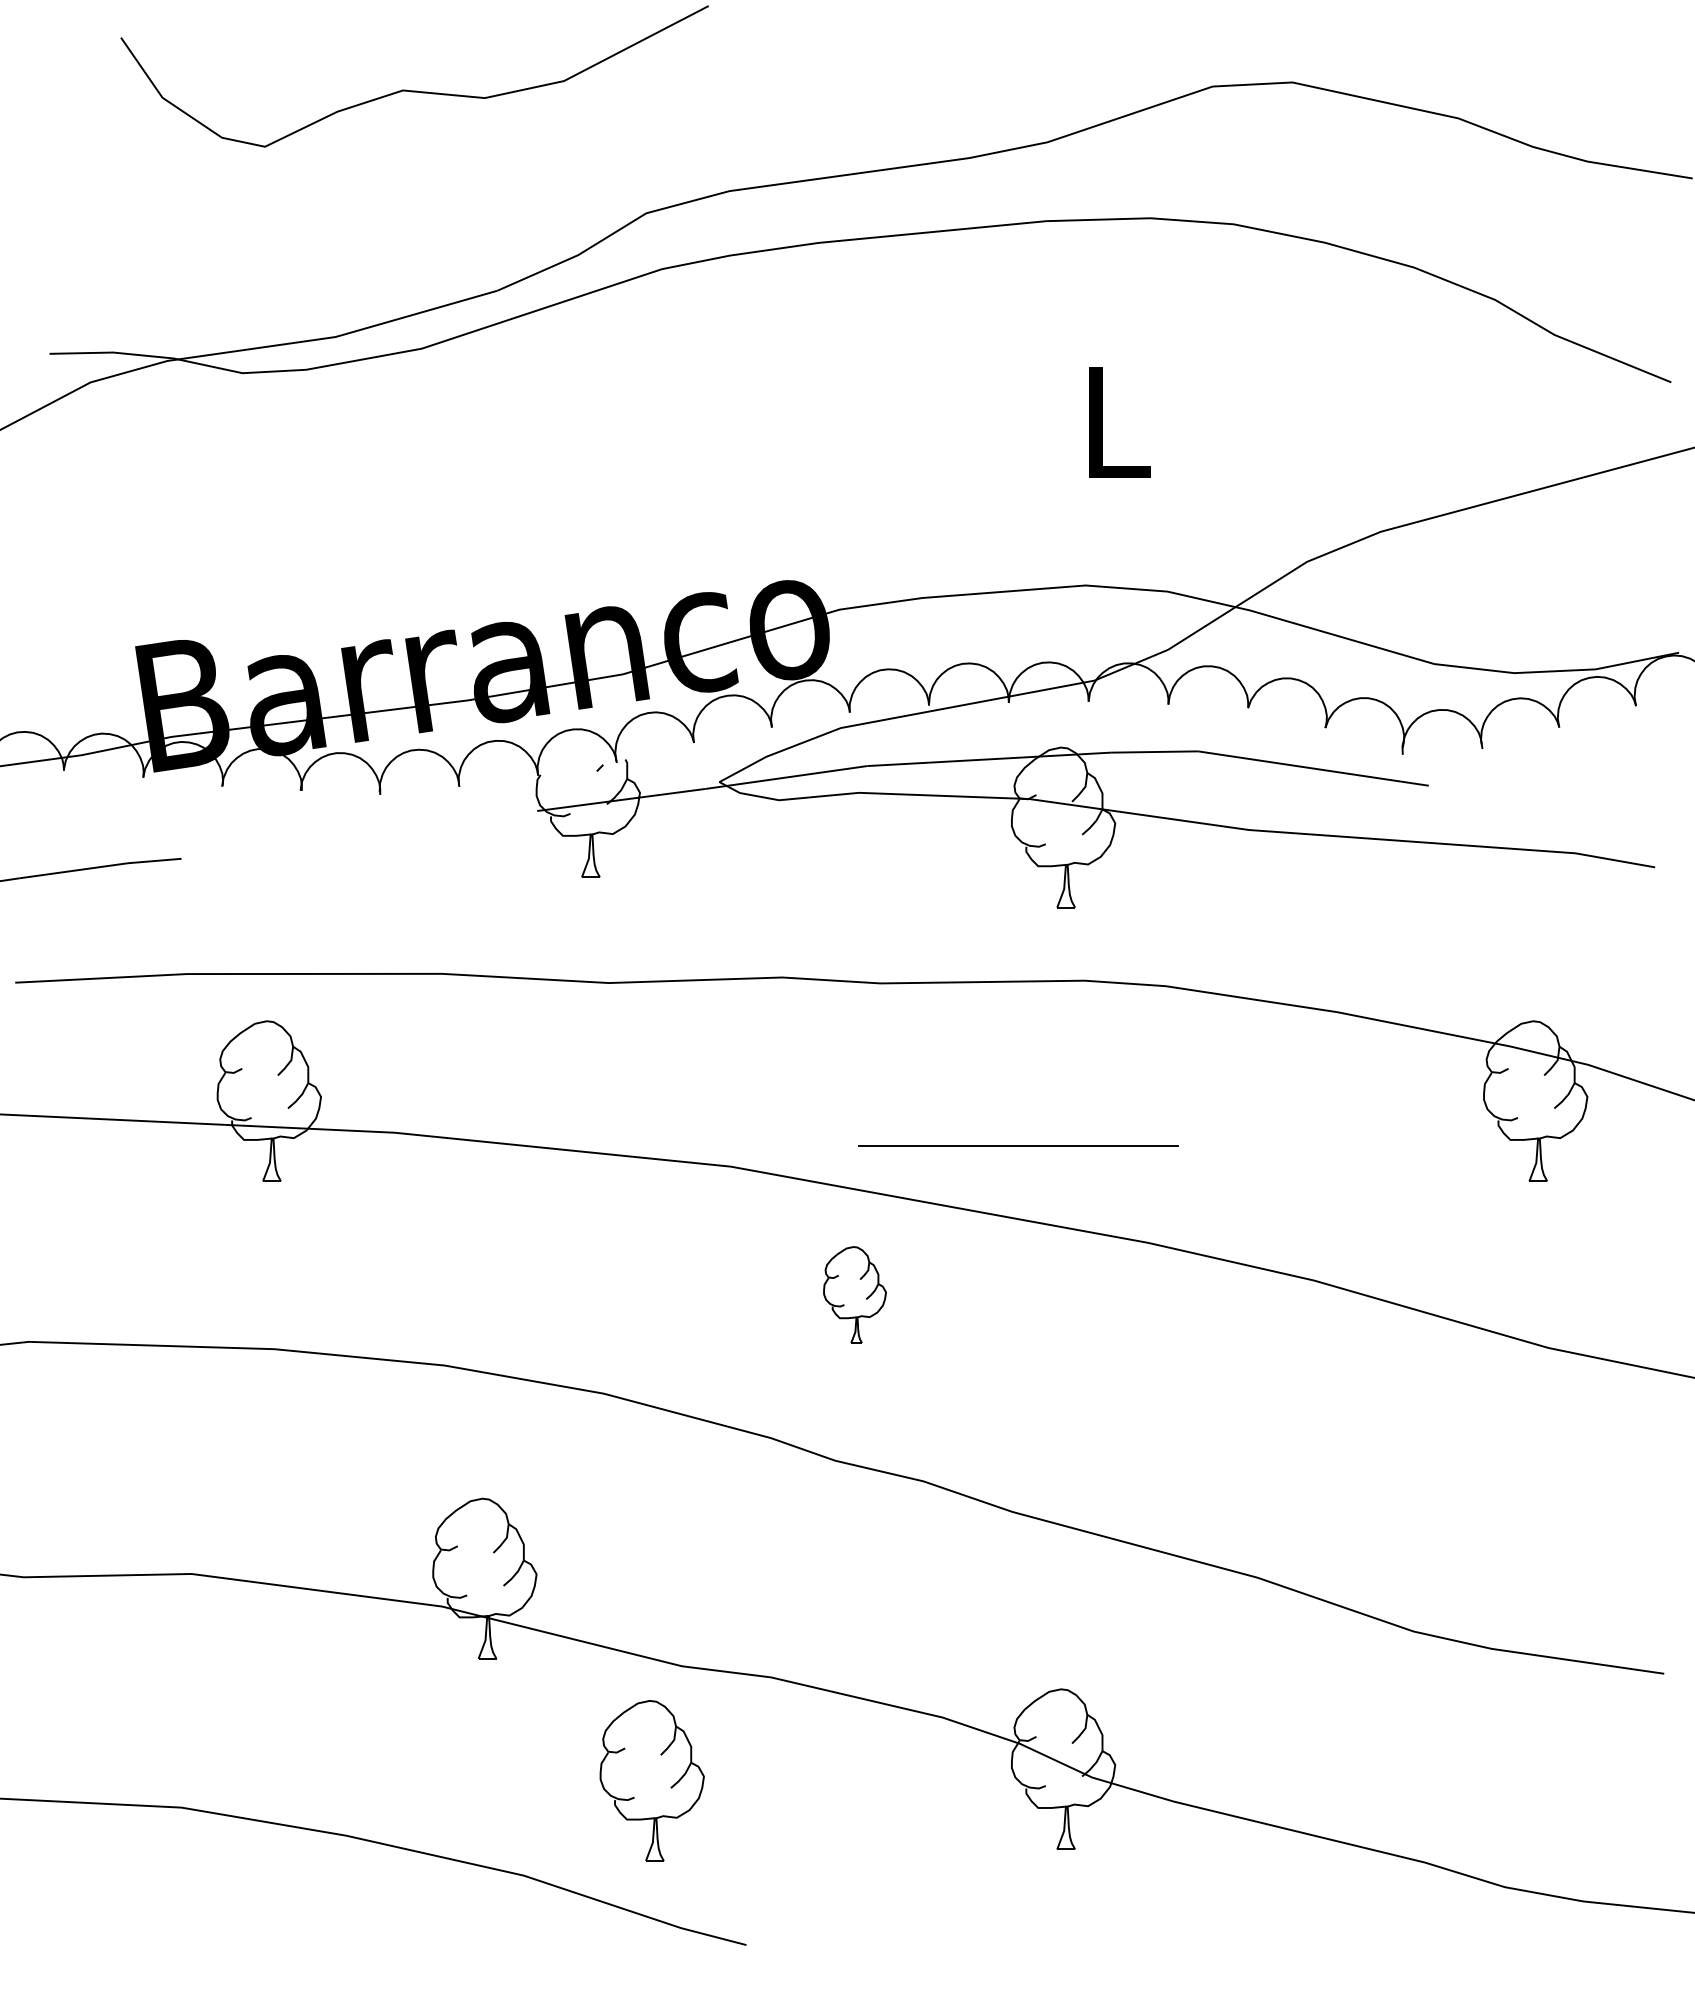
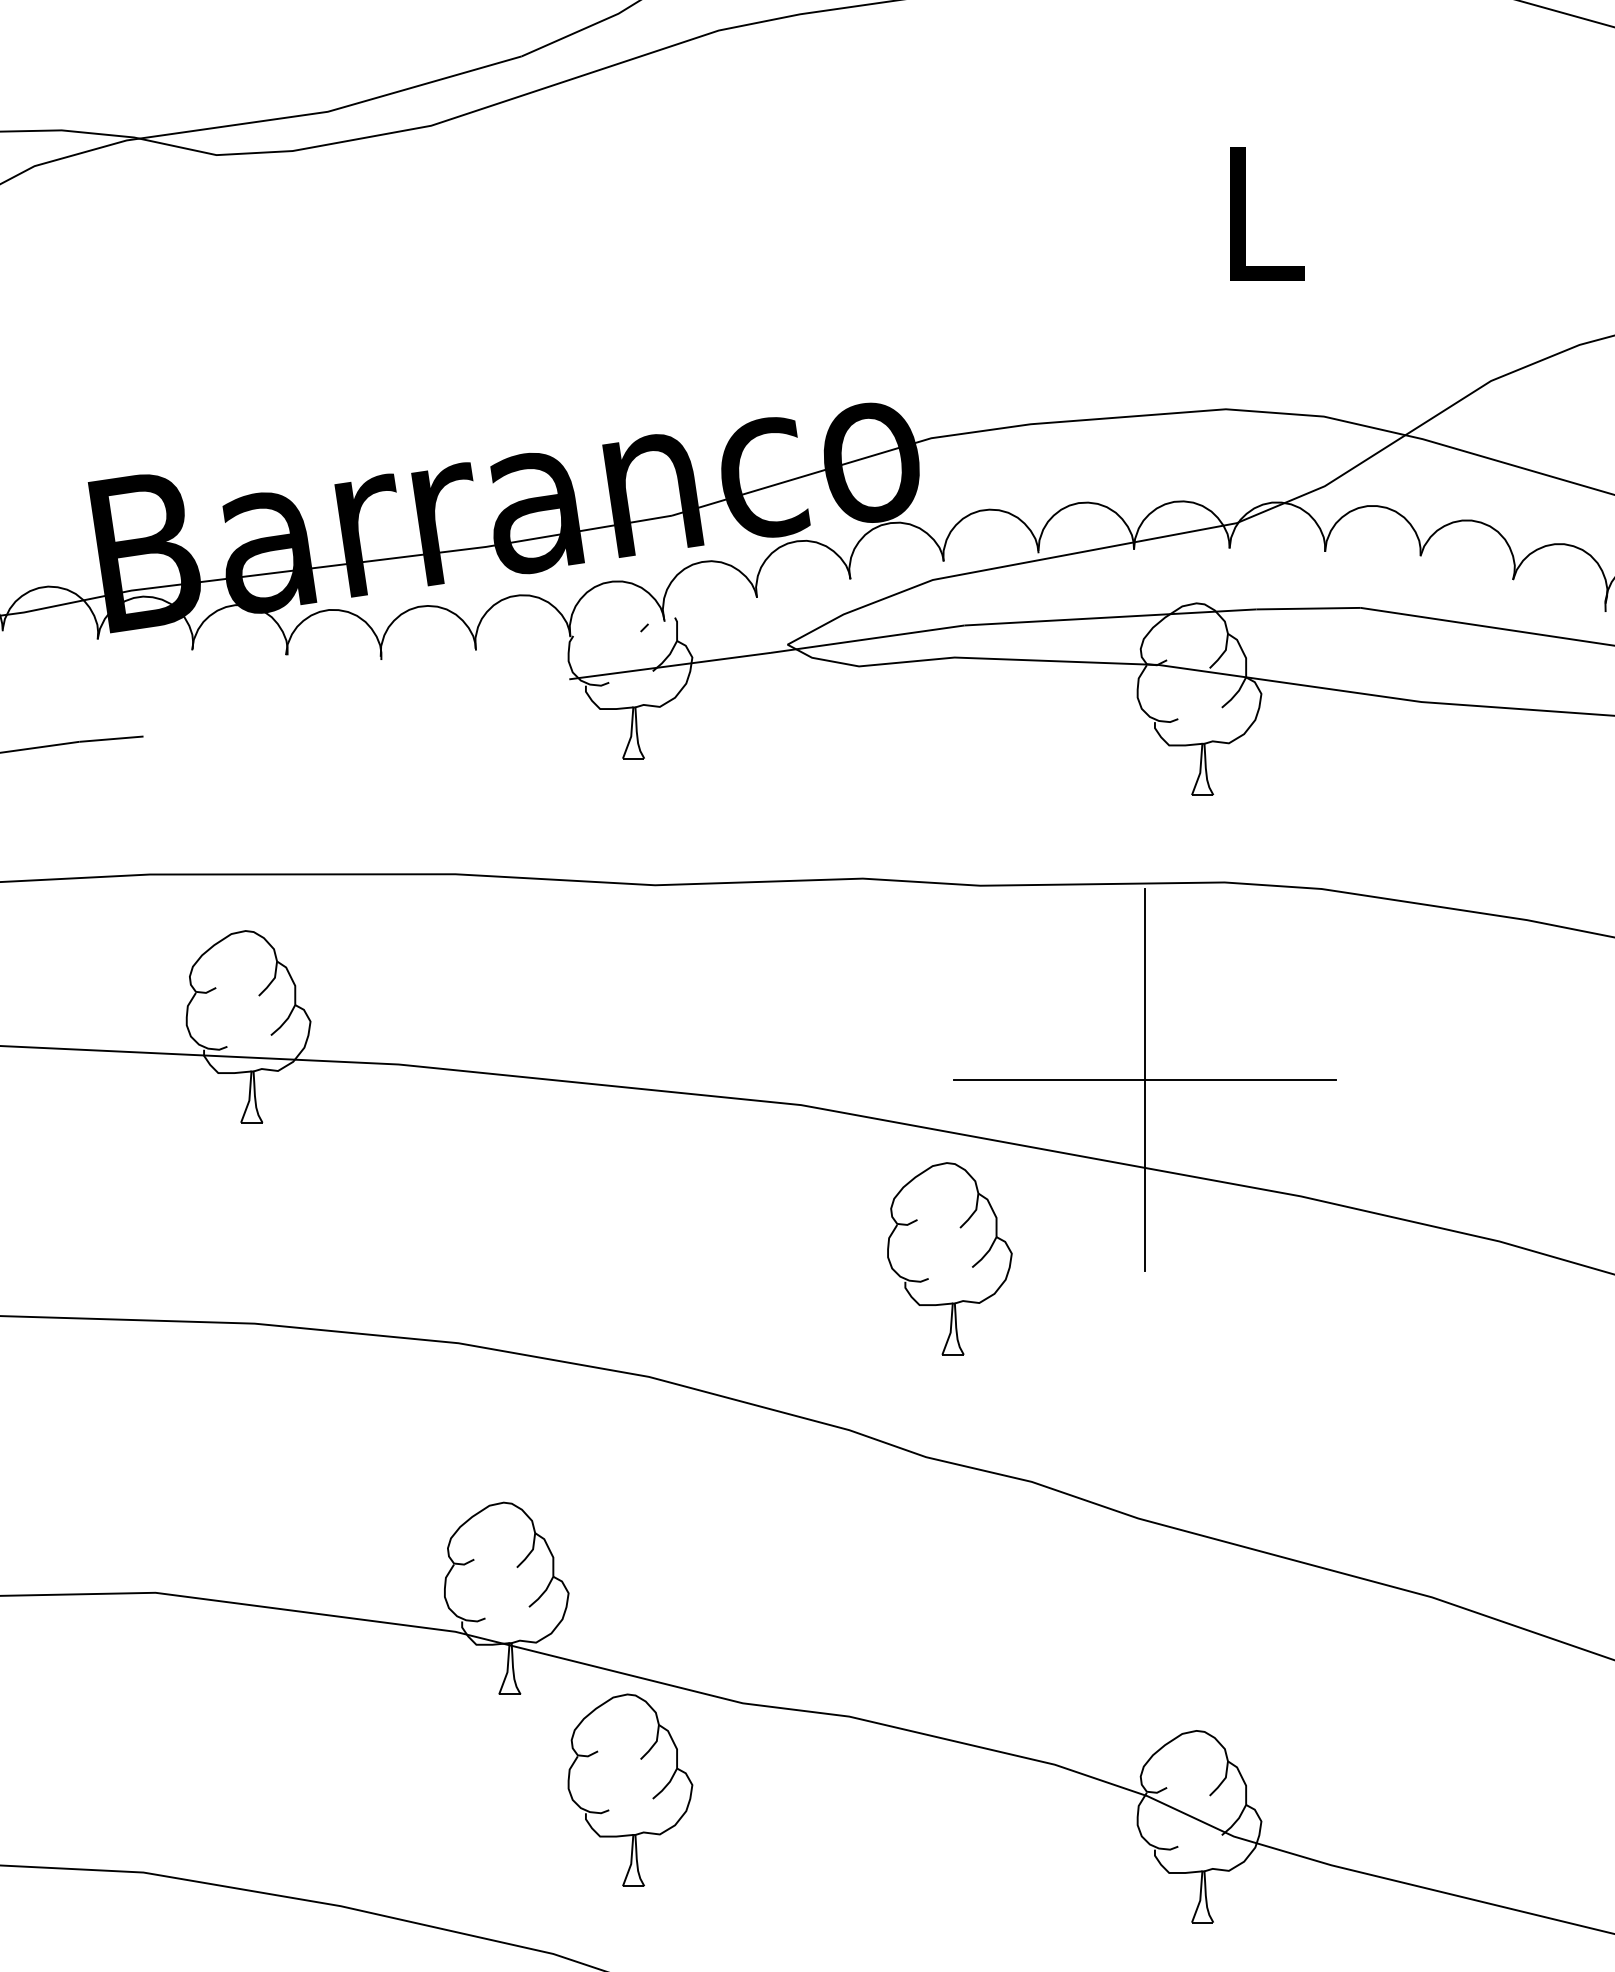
line: (1018, 1145) -> (1145, 1079), added
part: (854, 1294) -> (949, 1258), size x1.67
part: (651, 1780) -> (629, 1789), moved

